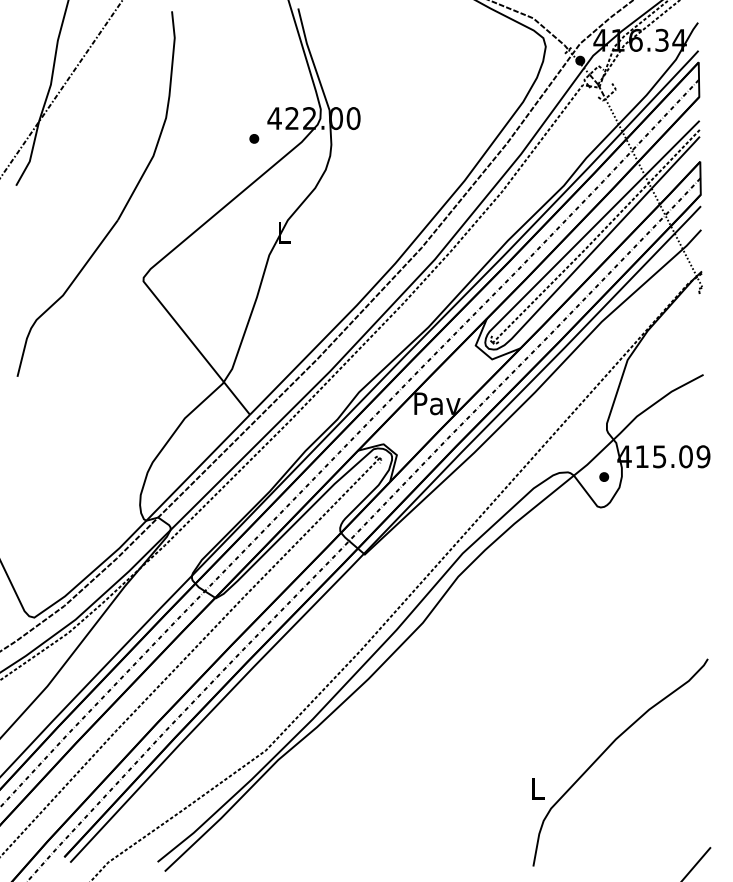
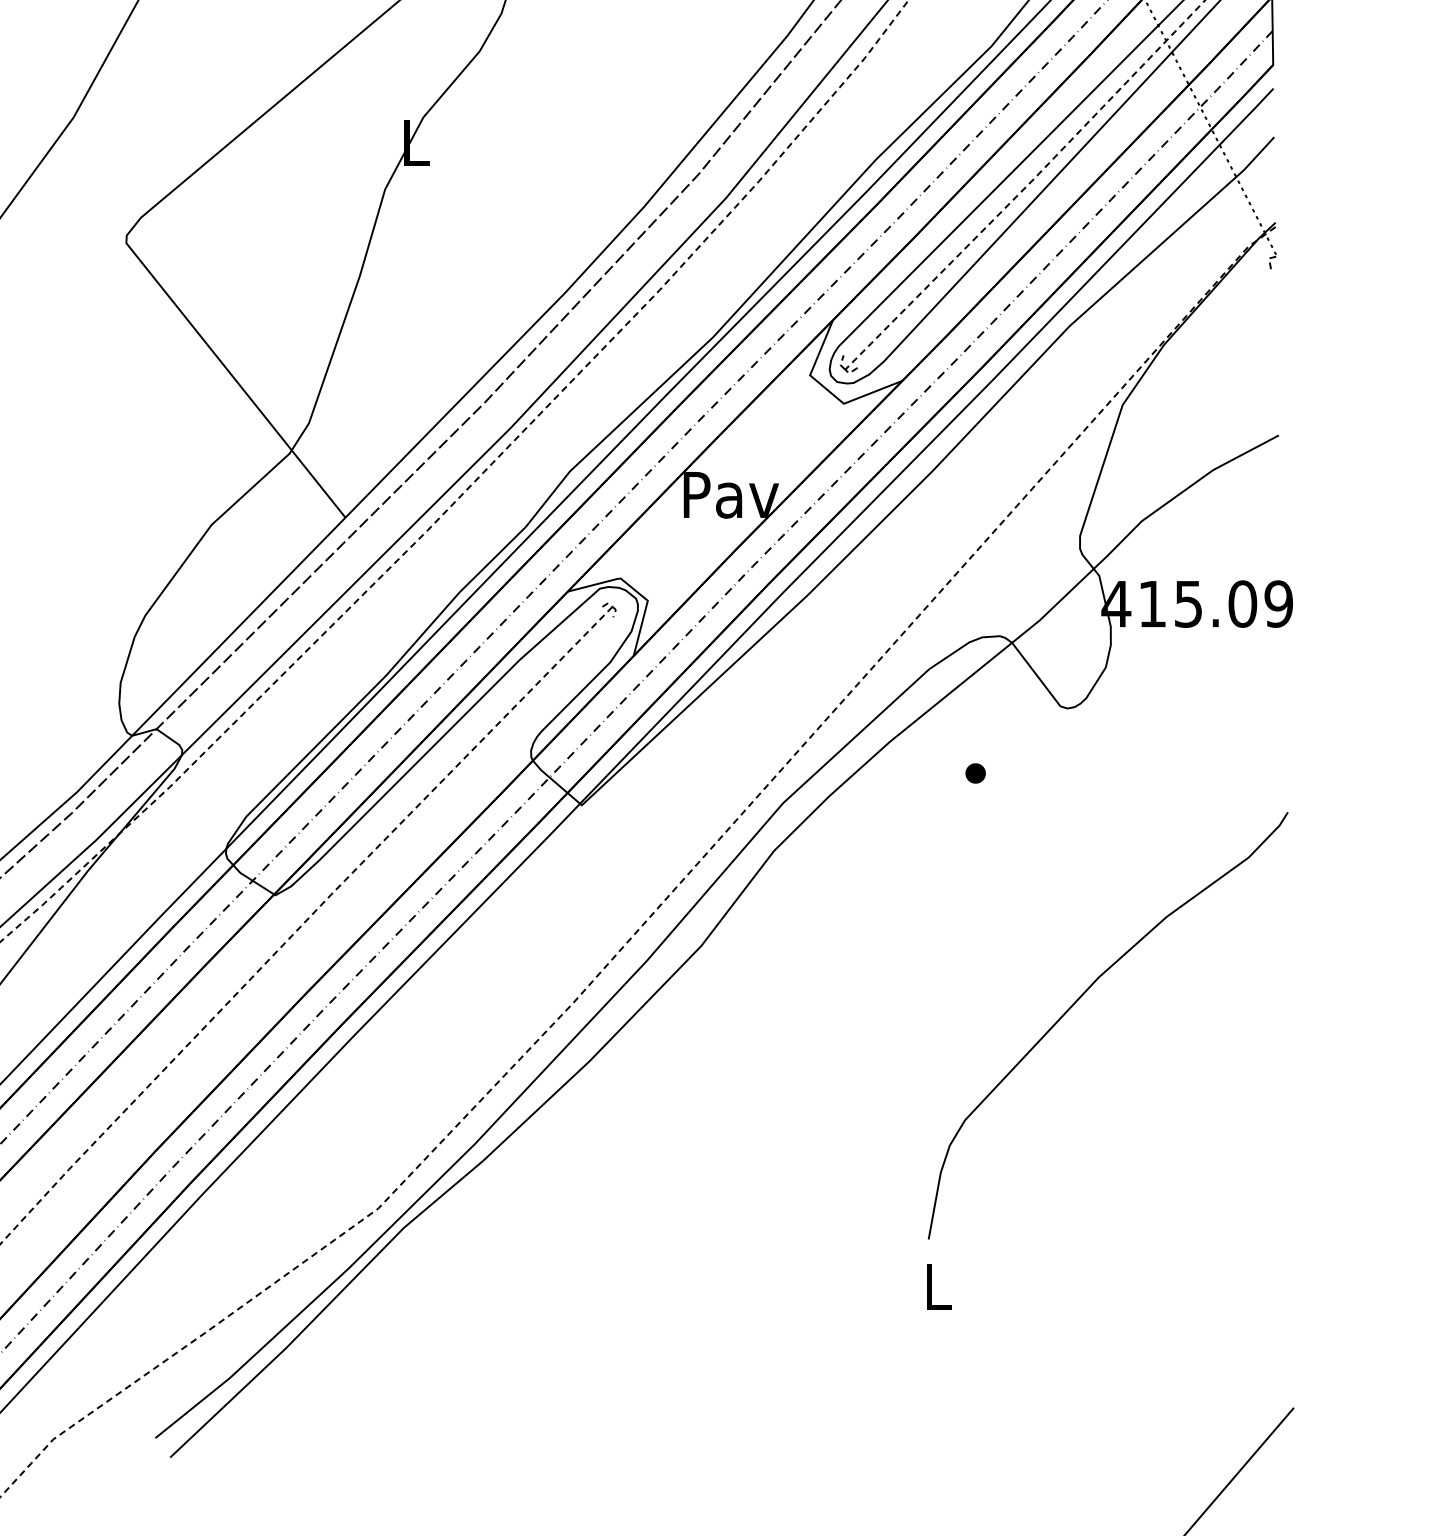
part: (604, 476) -> (976, 772), moved
curve: (607, 749) -> (1081, 998), moved

